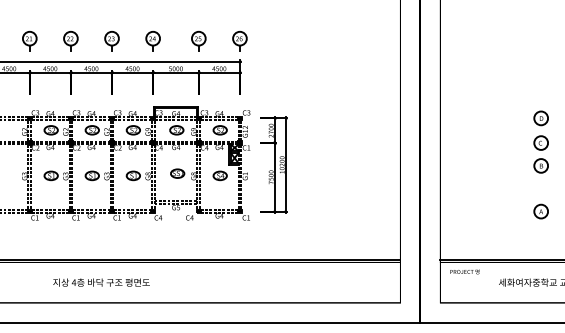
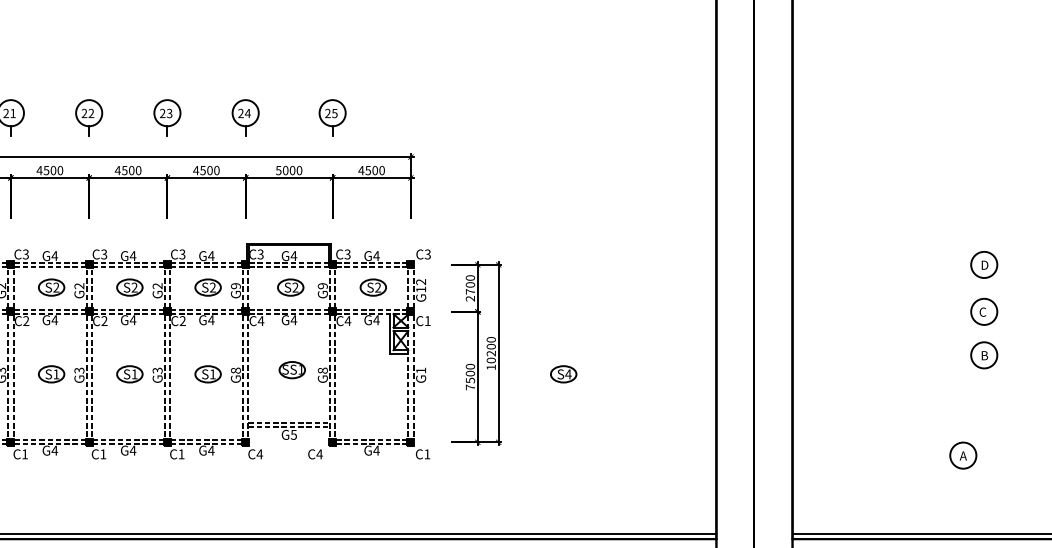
part: (239, 41) -> (410, 118), removed
part: (219, 175) -> (562, 373), moved
part: (540, 211) -> (962, 455), moved

